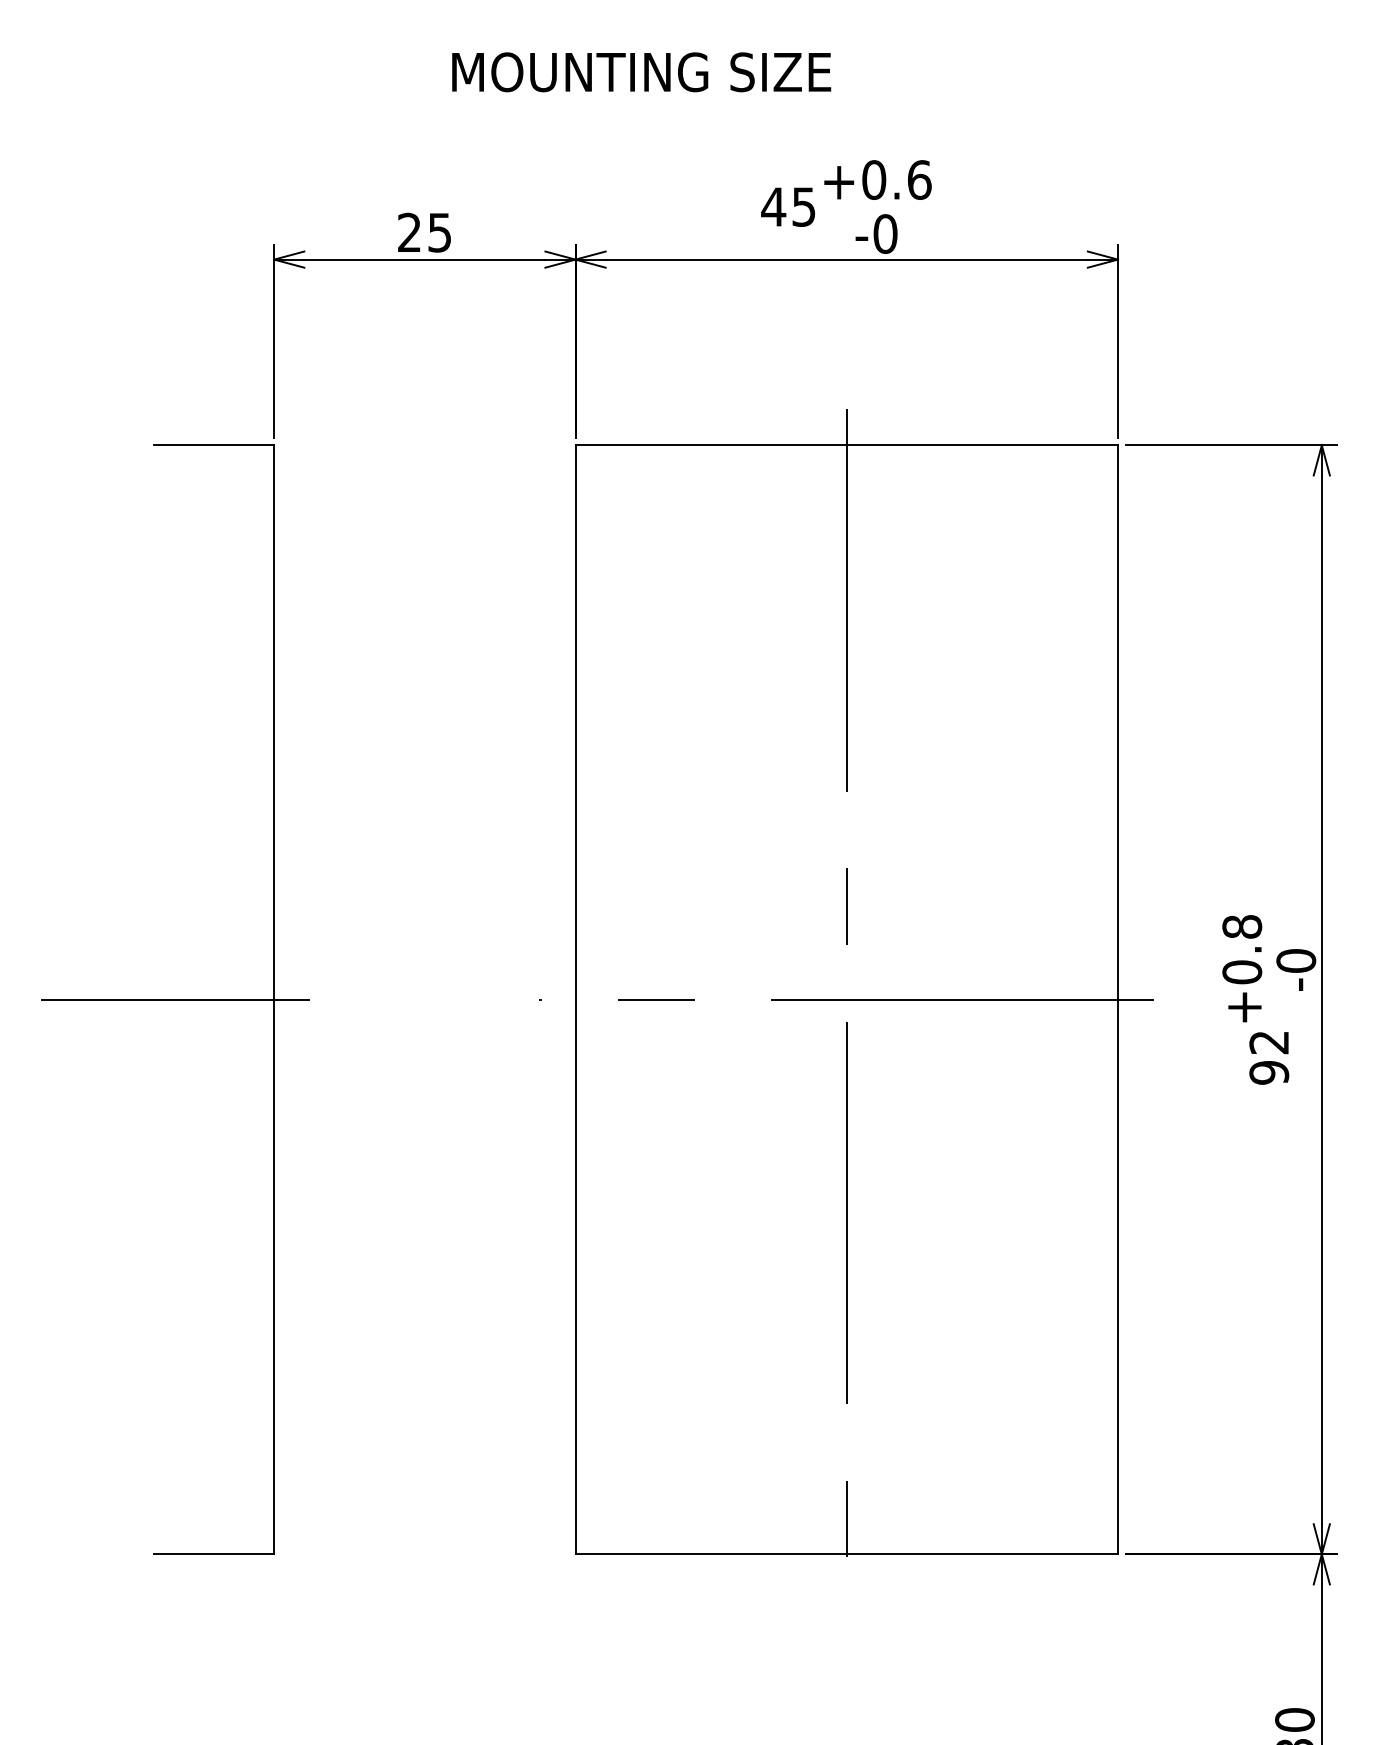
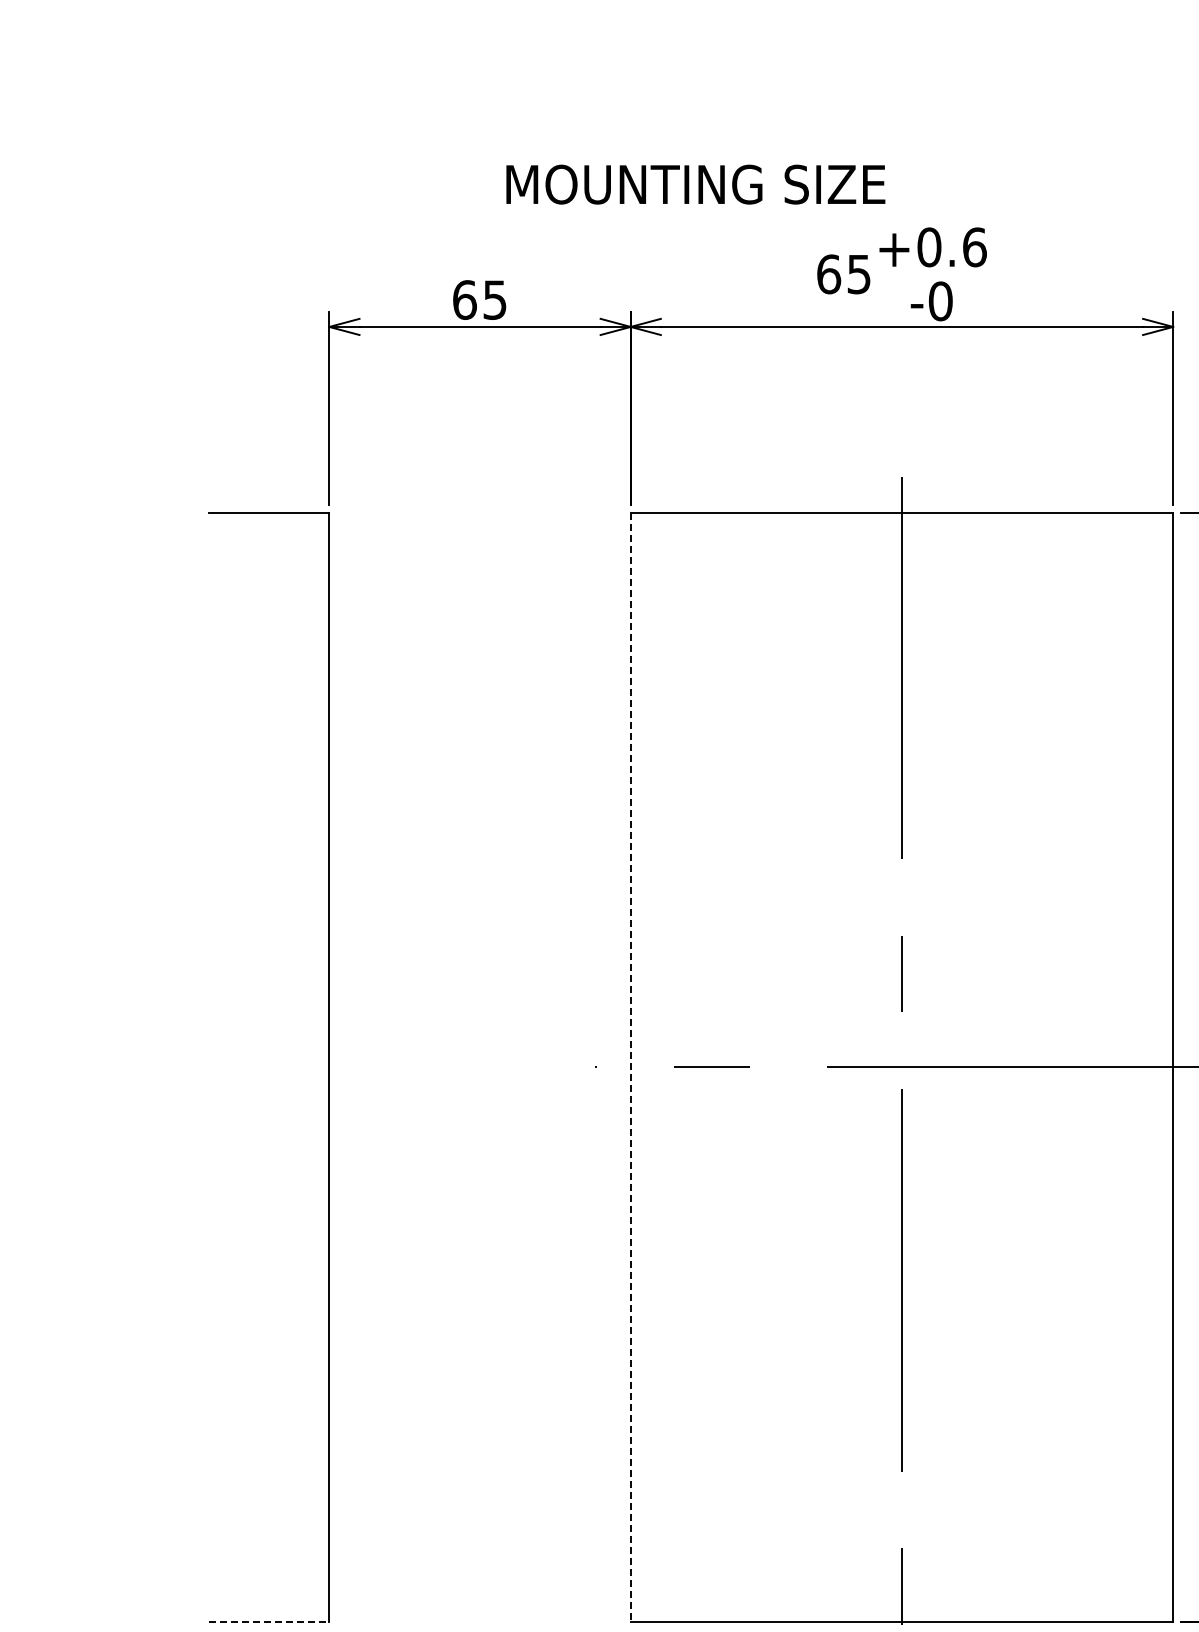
text: (641, 72) -> (695, 184), moved
text: (773, 206) -> (828, 273), 45 -> 65
text: (409, 232) -> (464, 299), 25 -> 65
line: (175, 999) -> (230, 1066), removed
line: (575, 1000) -> (630, 1067), solid -> dashed
line: (214, 1554) -> (269, 1621), solid -> dashed

